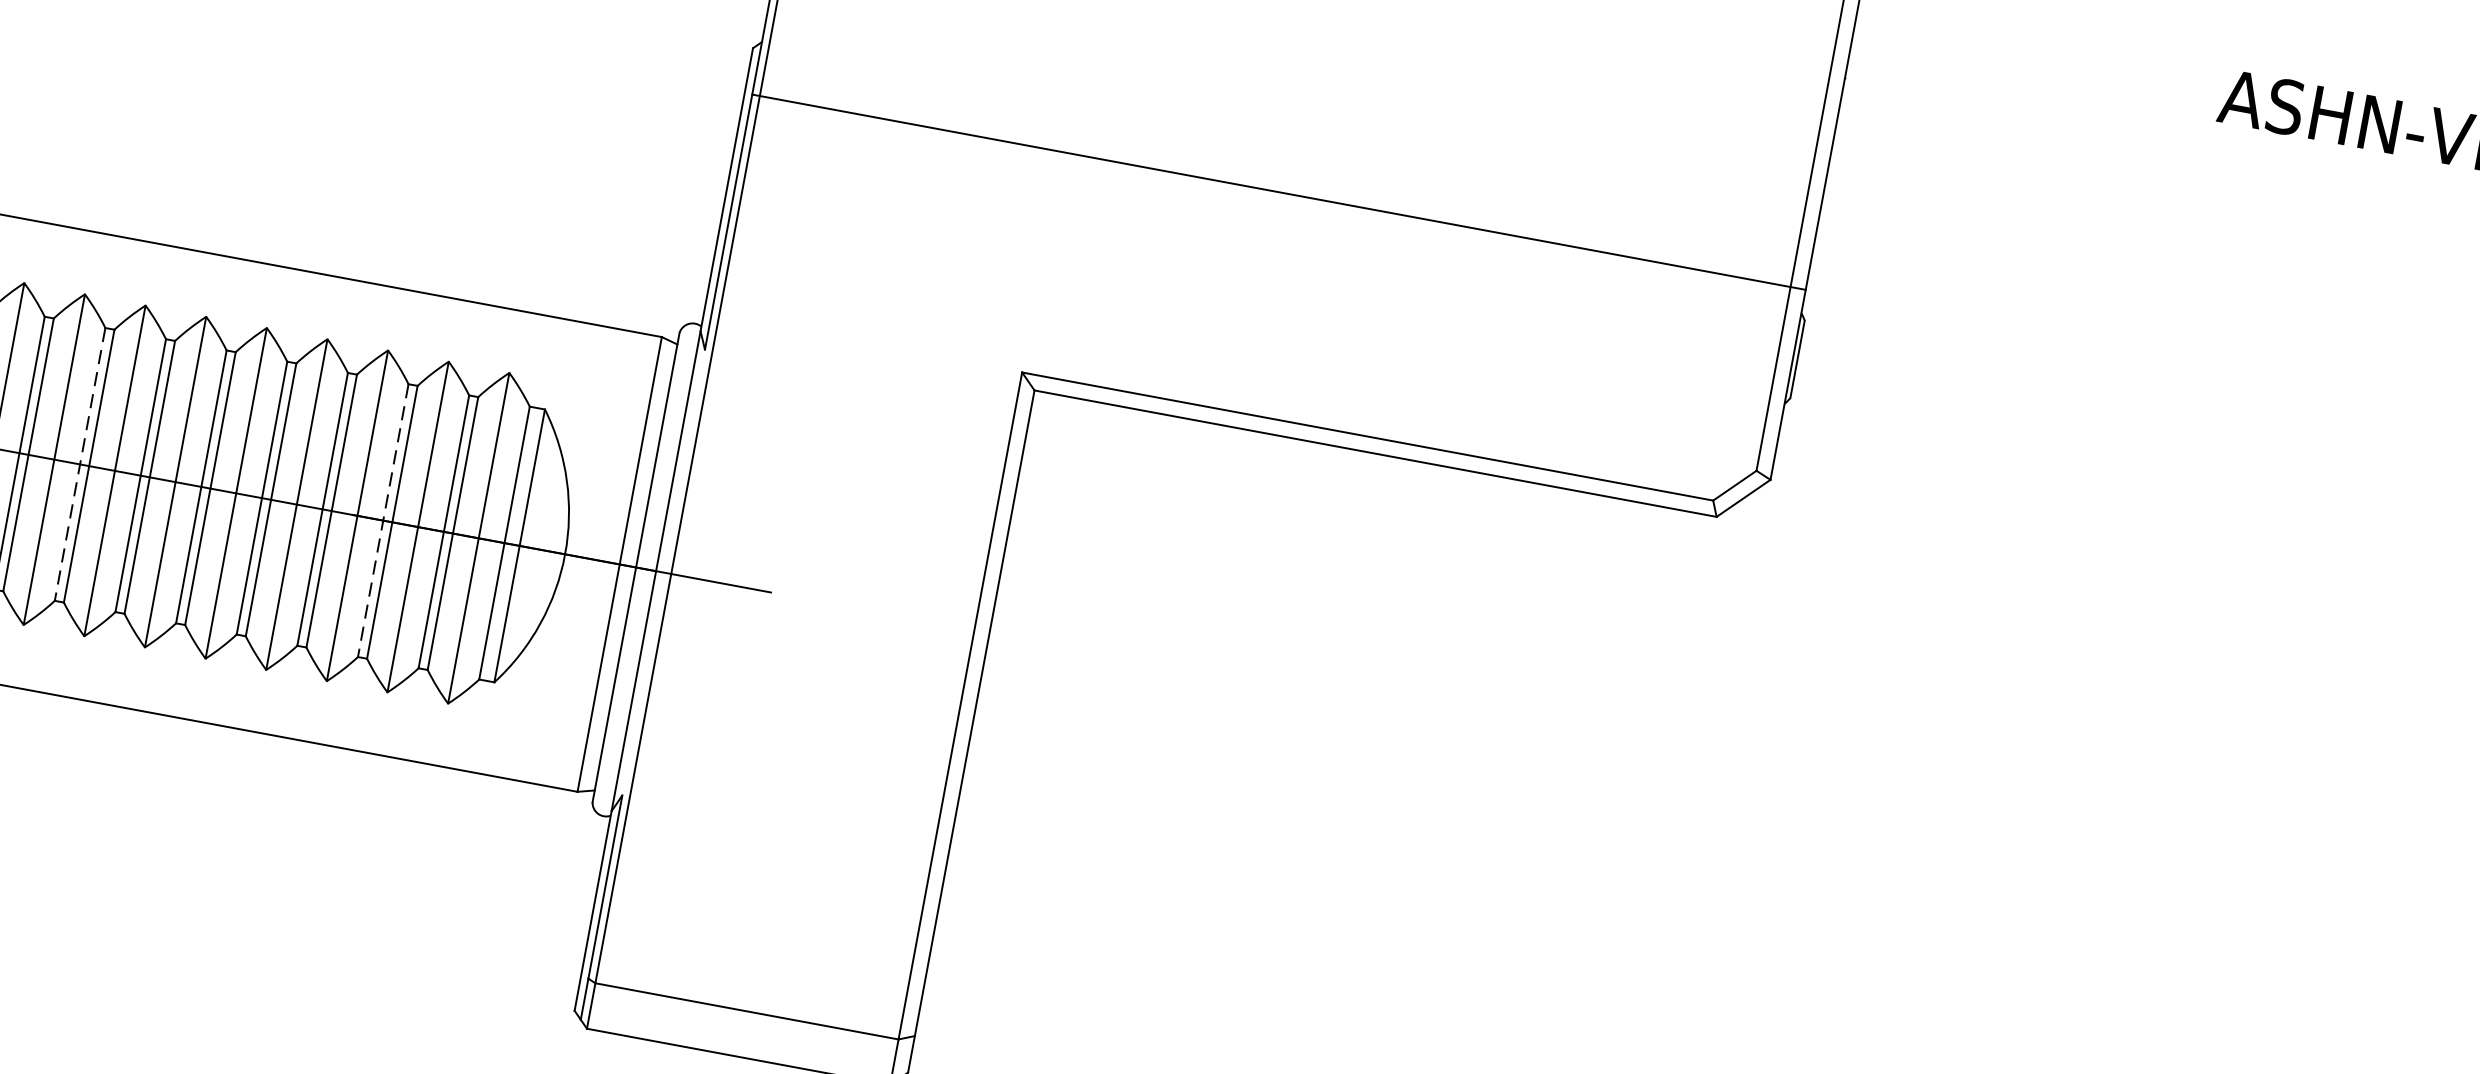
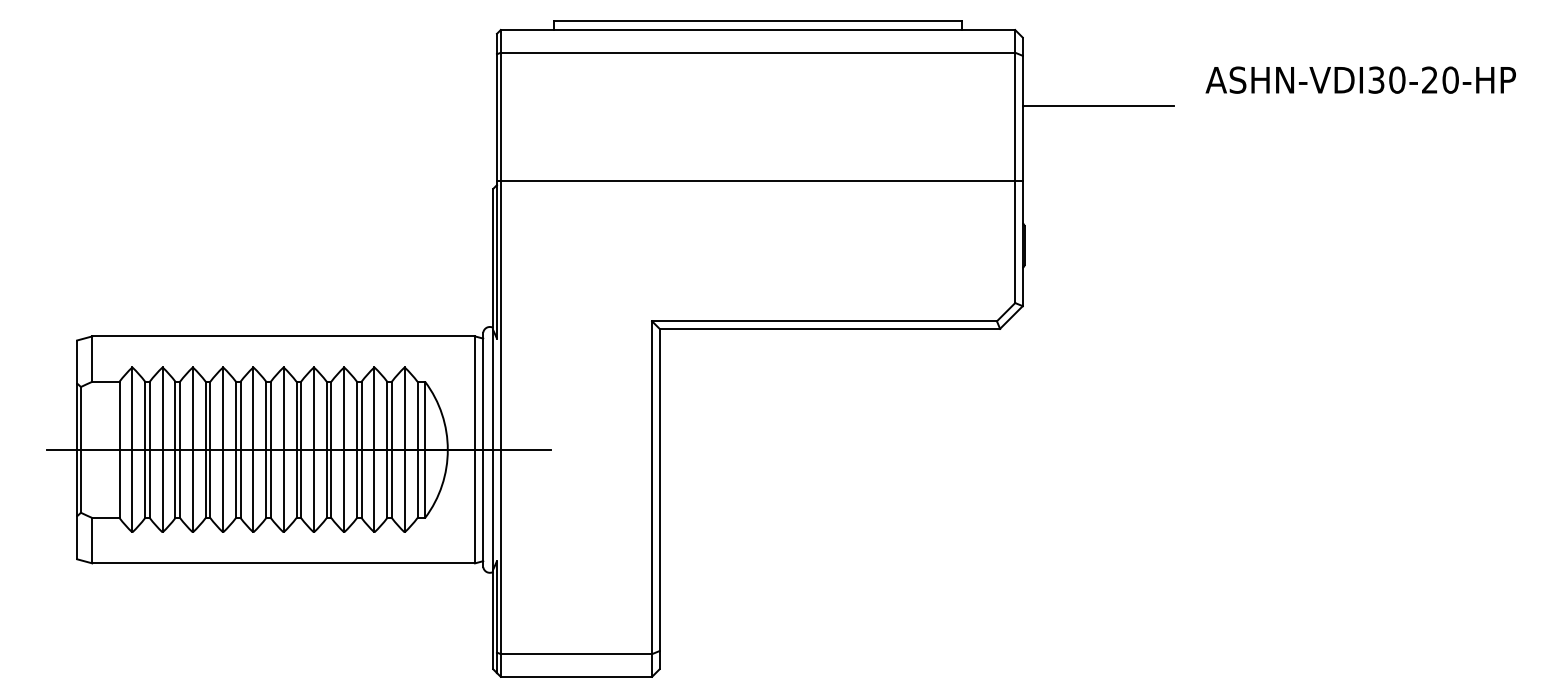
line: (1996, 105) -> (1098, 105), added
line: (1278, 192) -> (759, 181), moved
line: (79, 465) -> (205, 450), dashed -> solid
line: (383, 522) -> (357, 450), dashed -> solid

